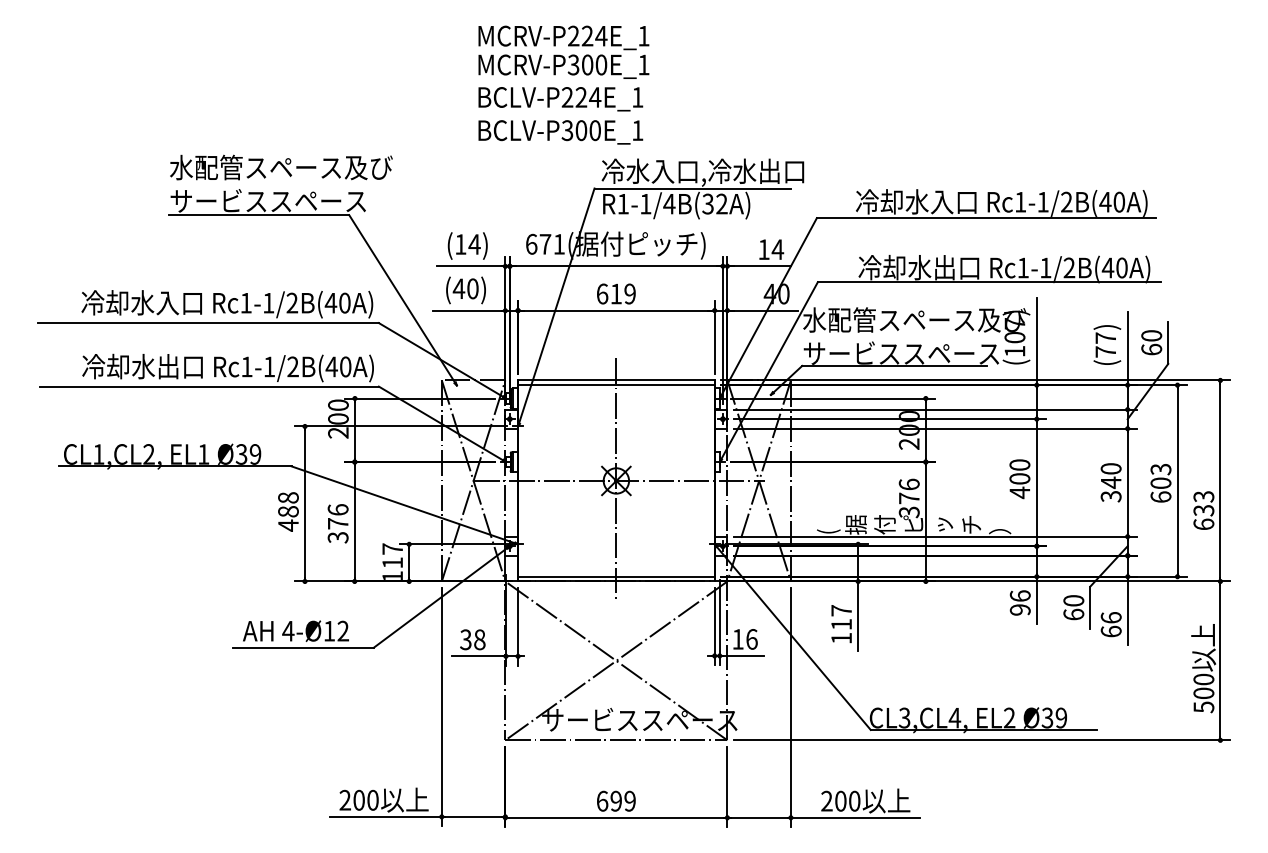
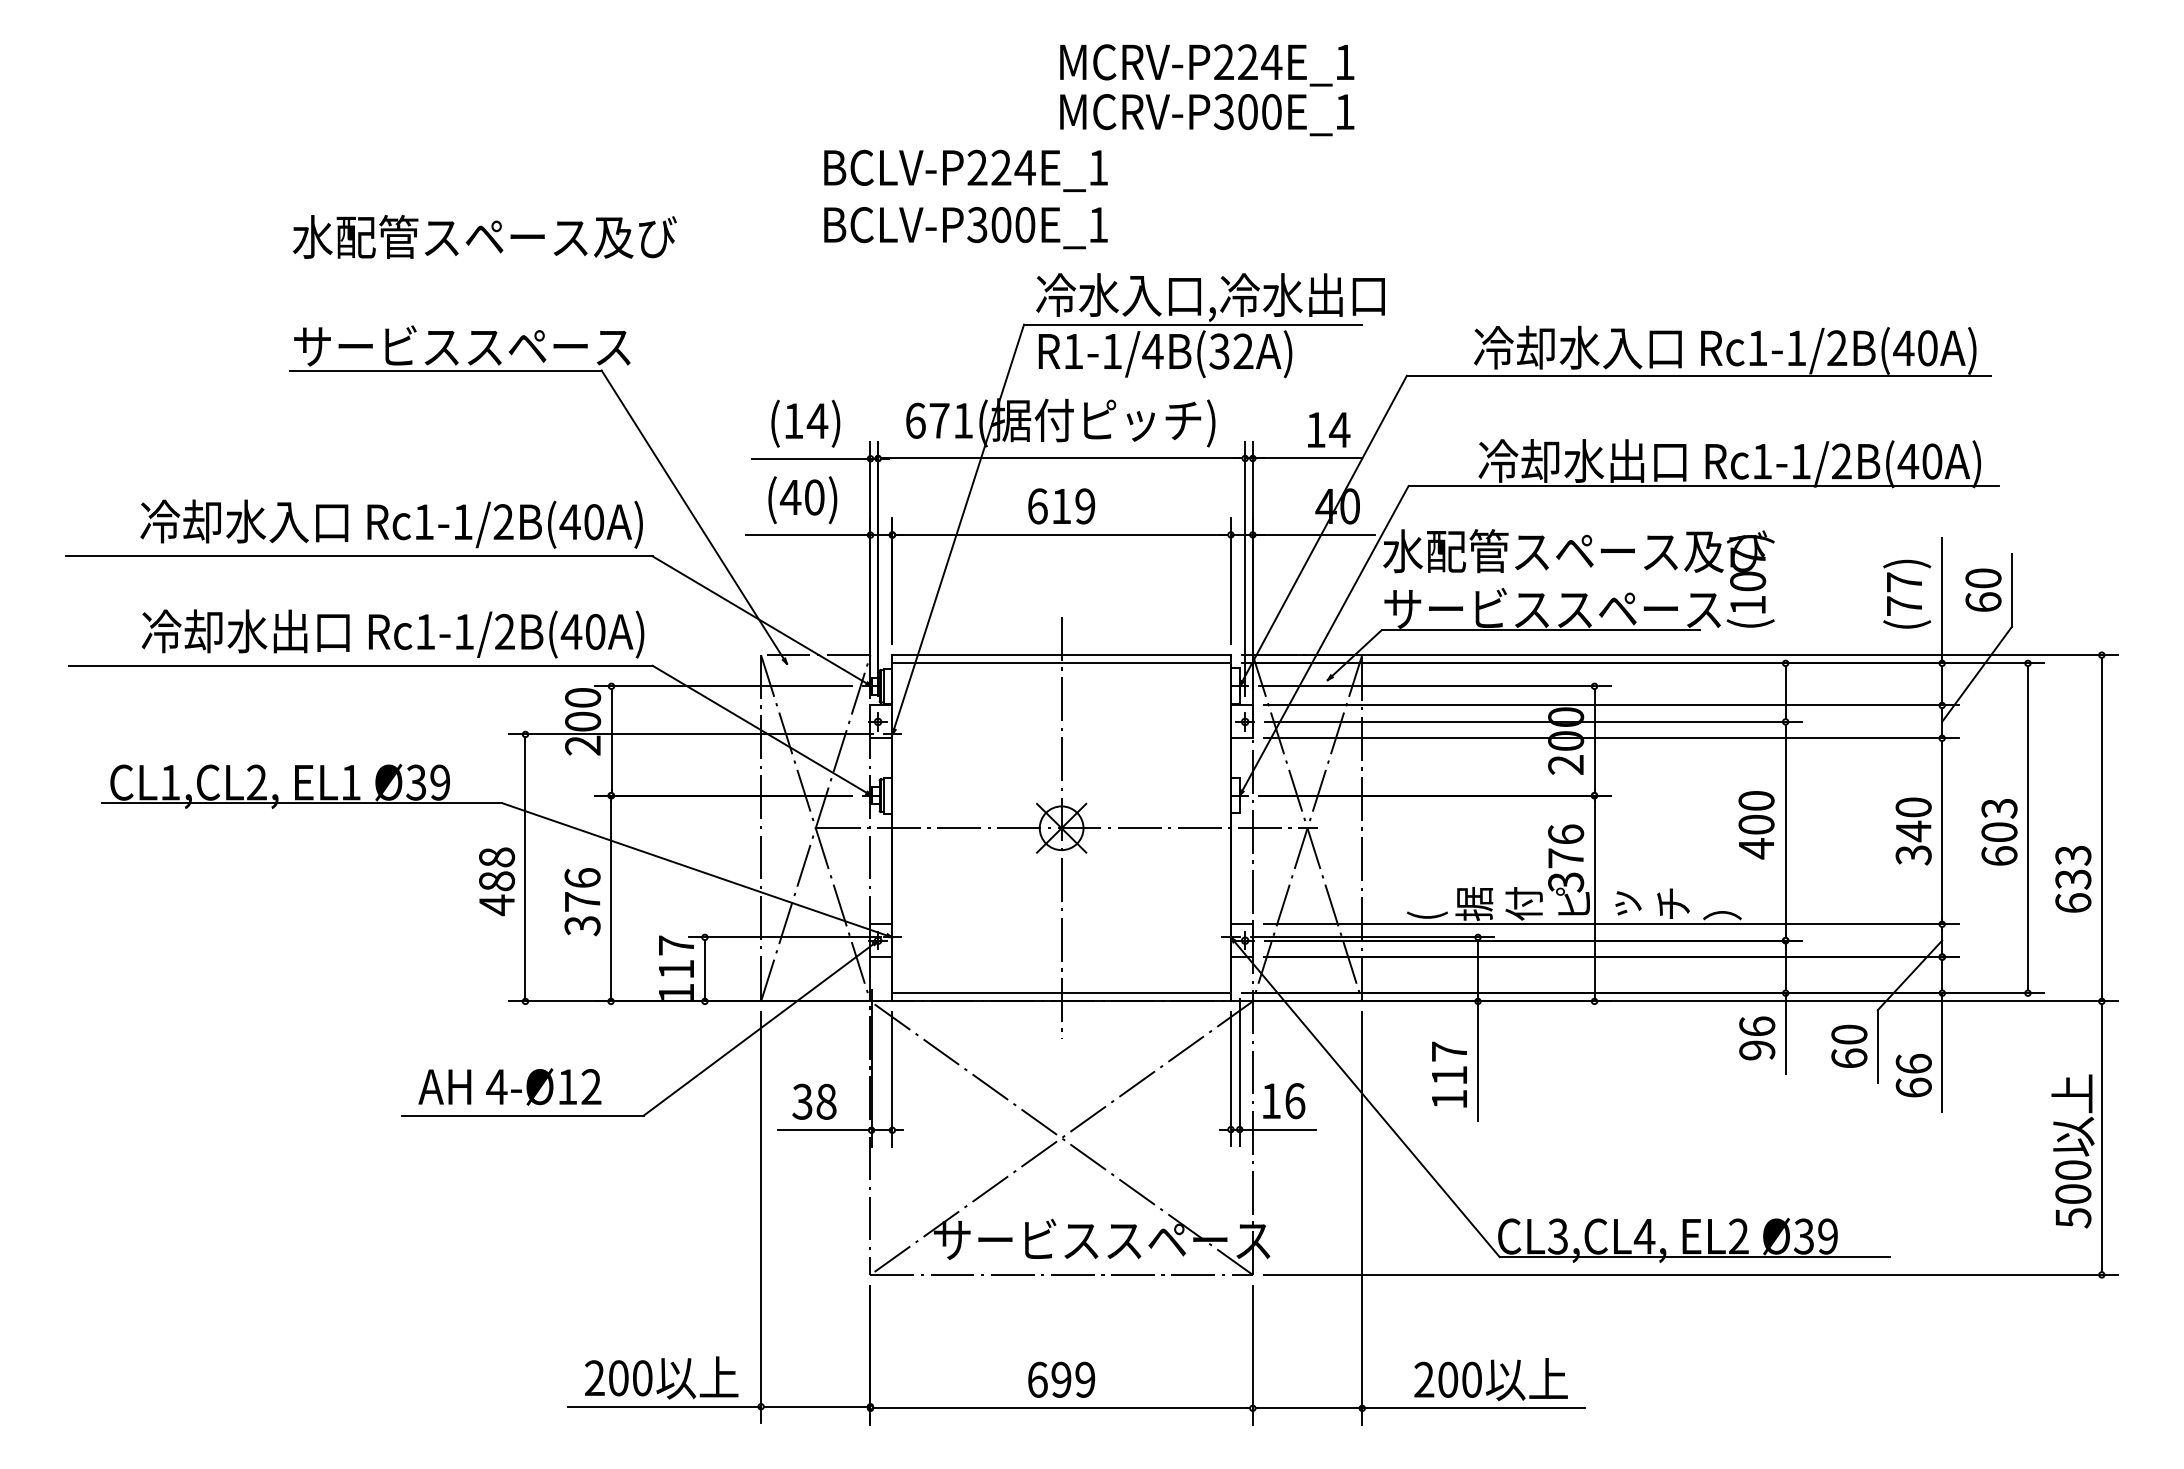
text: (563, 51) -> (1206, 88), moved
text: (281, 167) -> (484, 236), moved
line: (1036, 341) -> (1785, 588), removed

